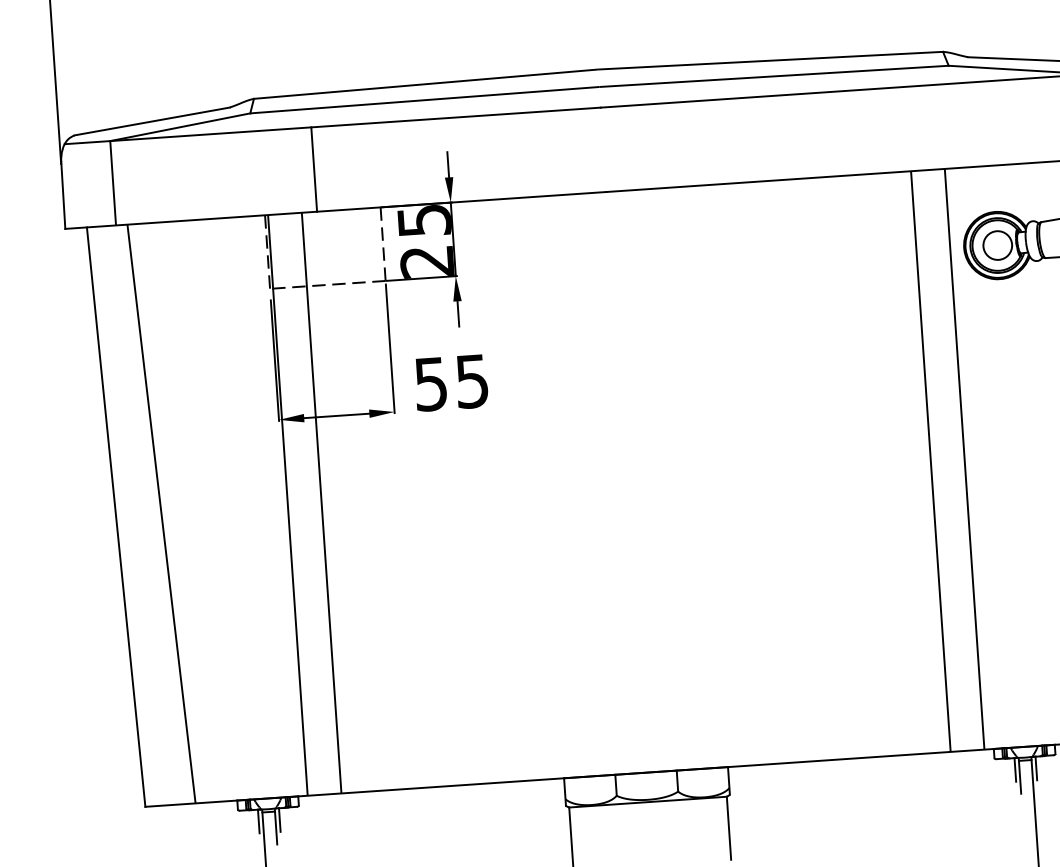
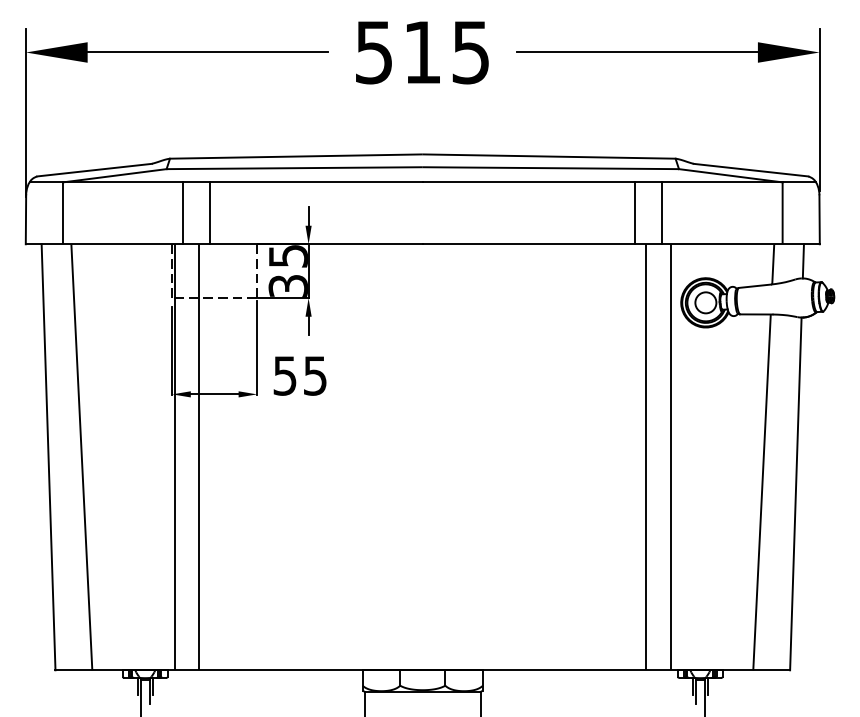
line: (930, 127) -> (662, 213), added
line: (893, 130) -> (635, 213), added
line: (277, 172) -> (183, 213), added
text: (425, 260) -> (287, 285), 25 -> 35

